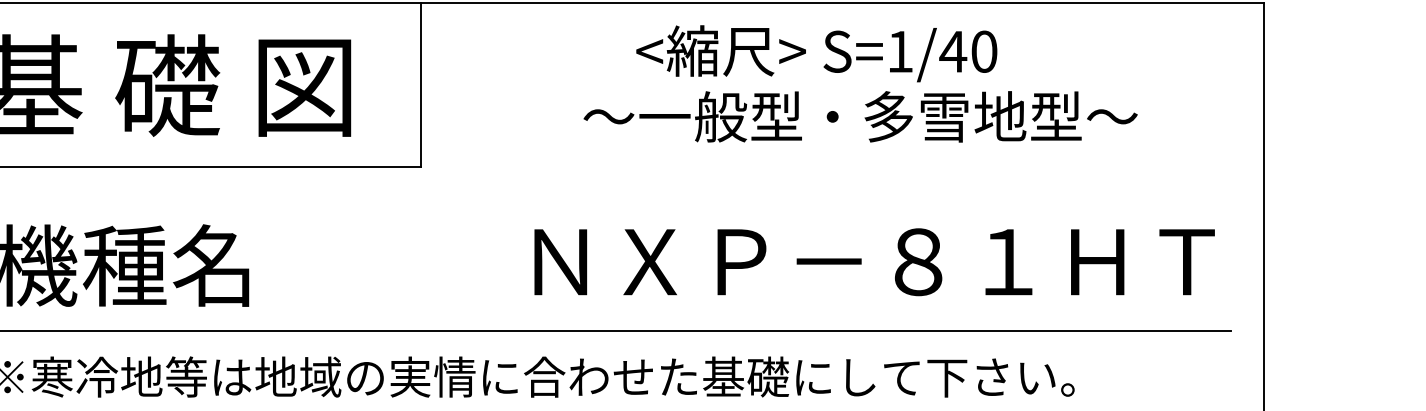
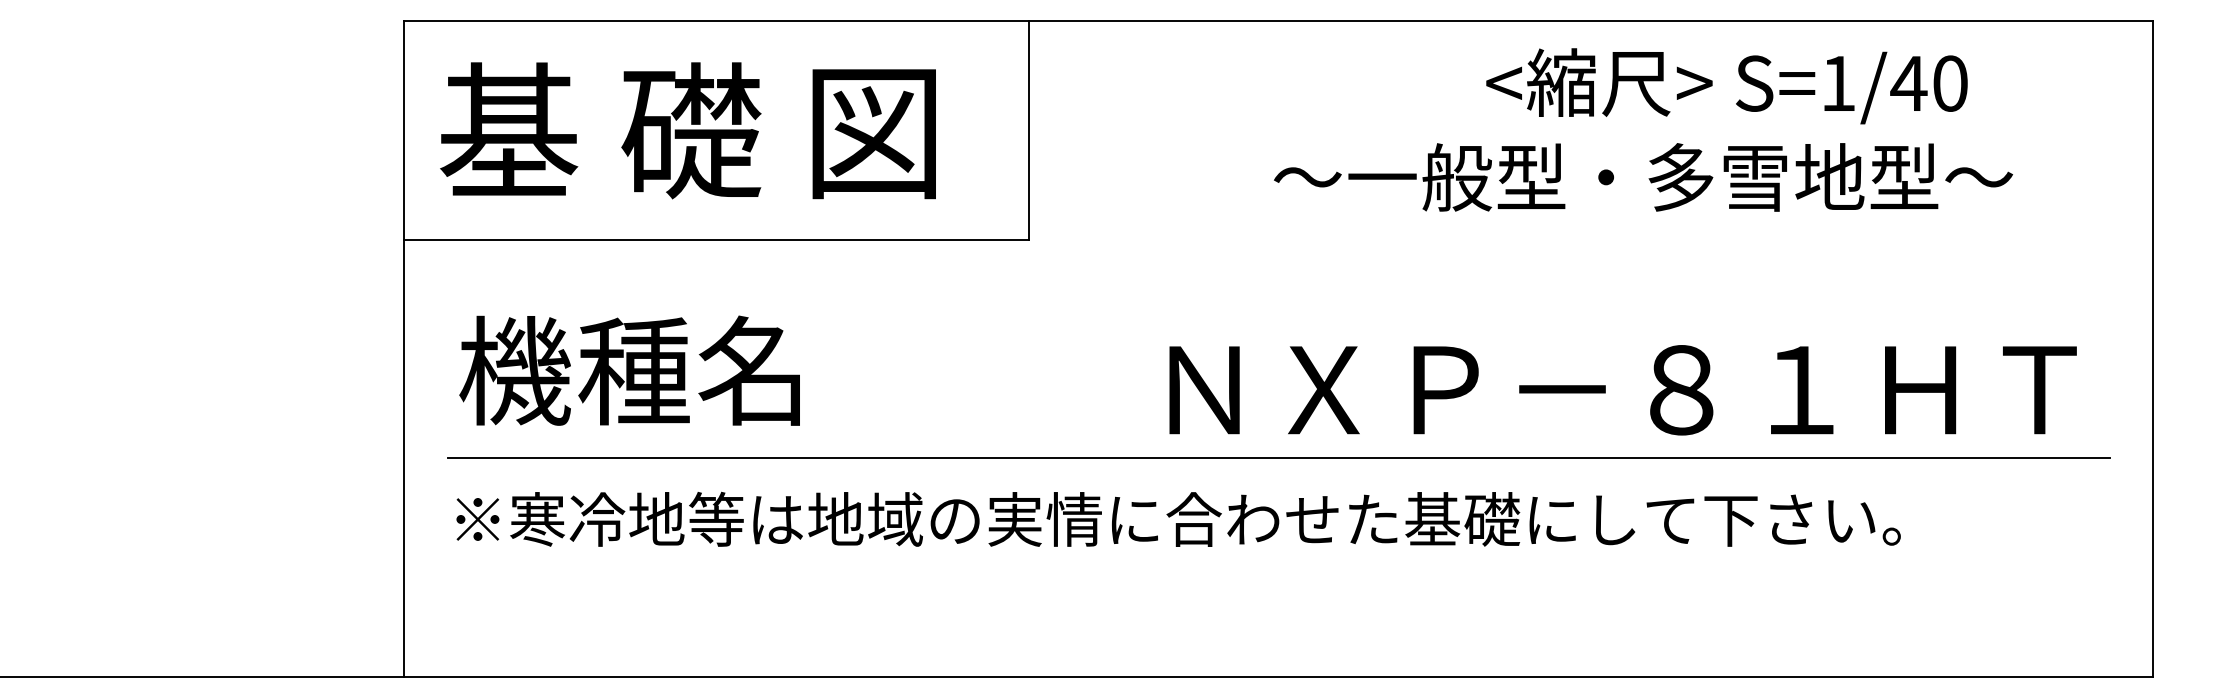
text: (816, 53) -> (1726, 86), moved
text: (860, 116) -> (1643, 177), moved
text: (874, 262) -> (1622, 390), moved

